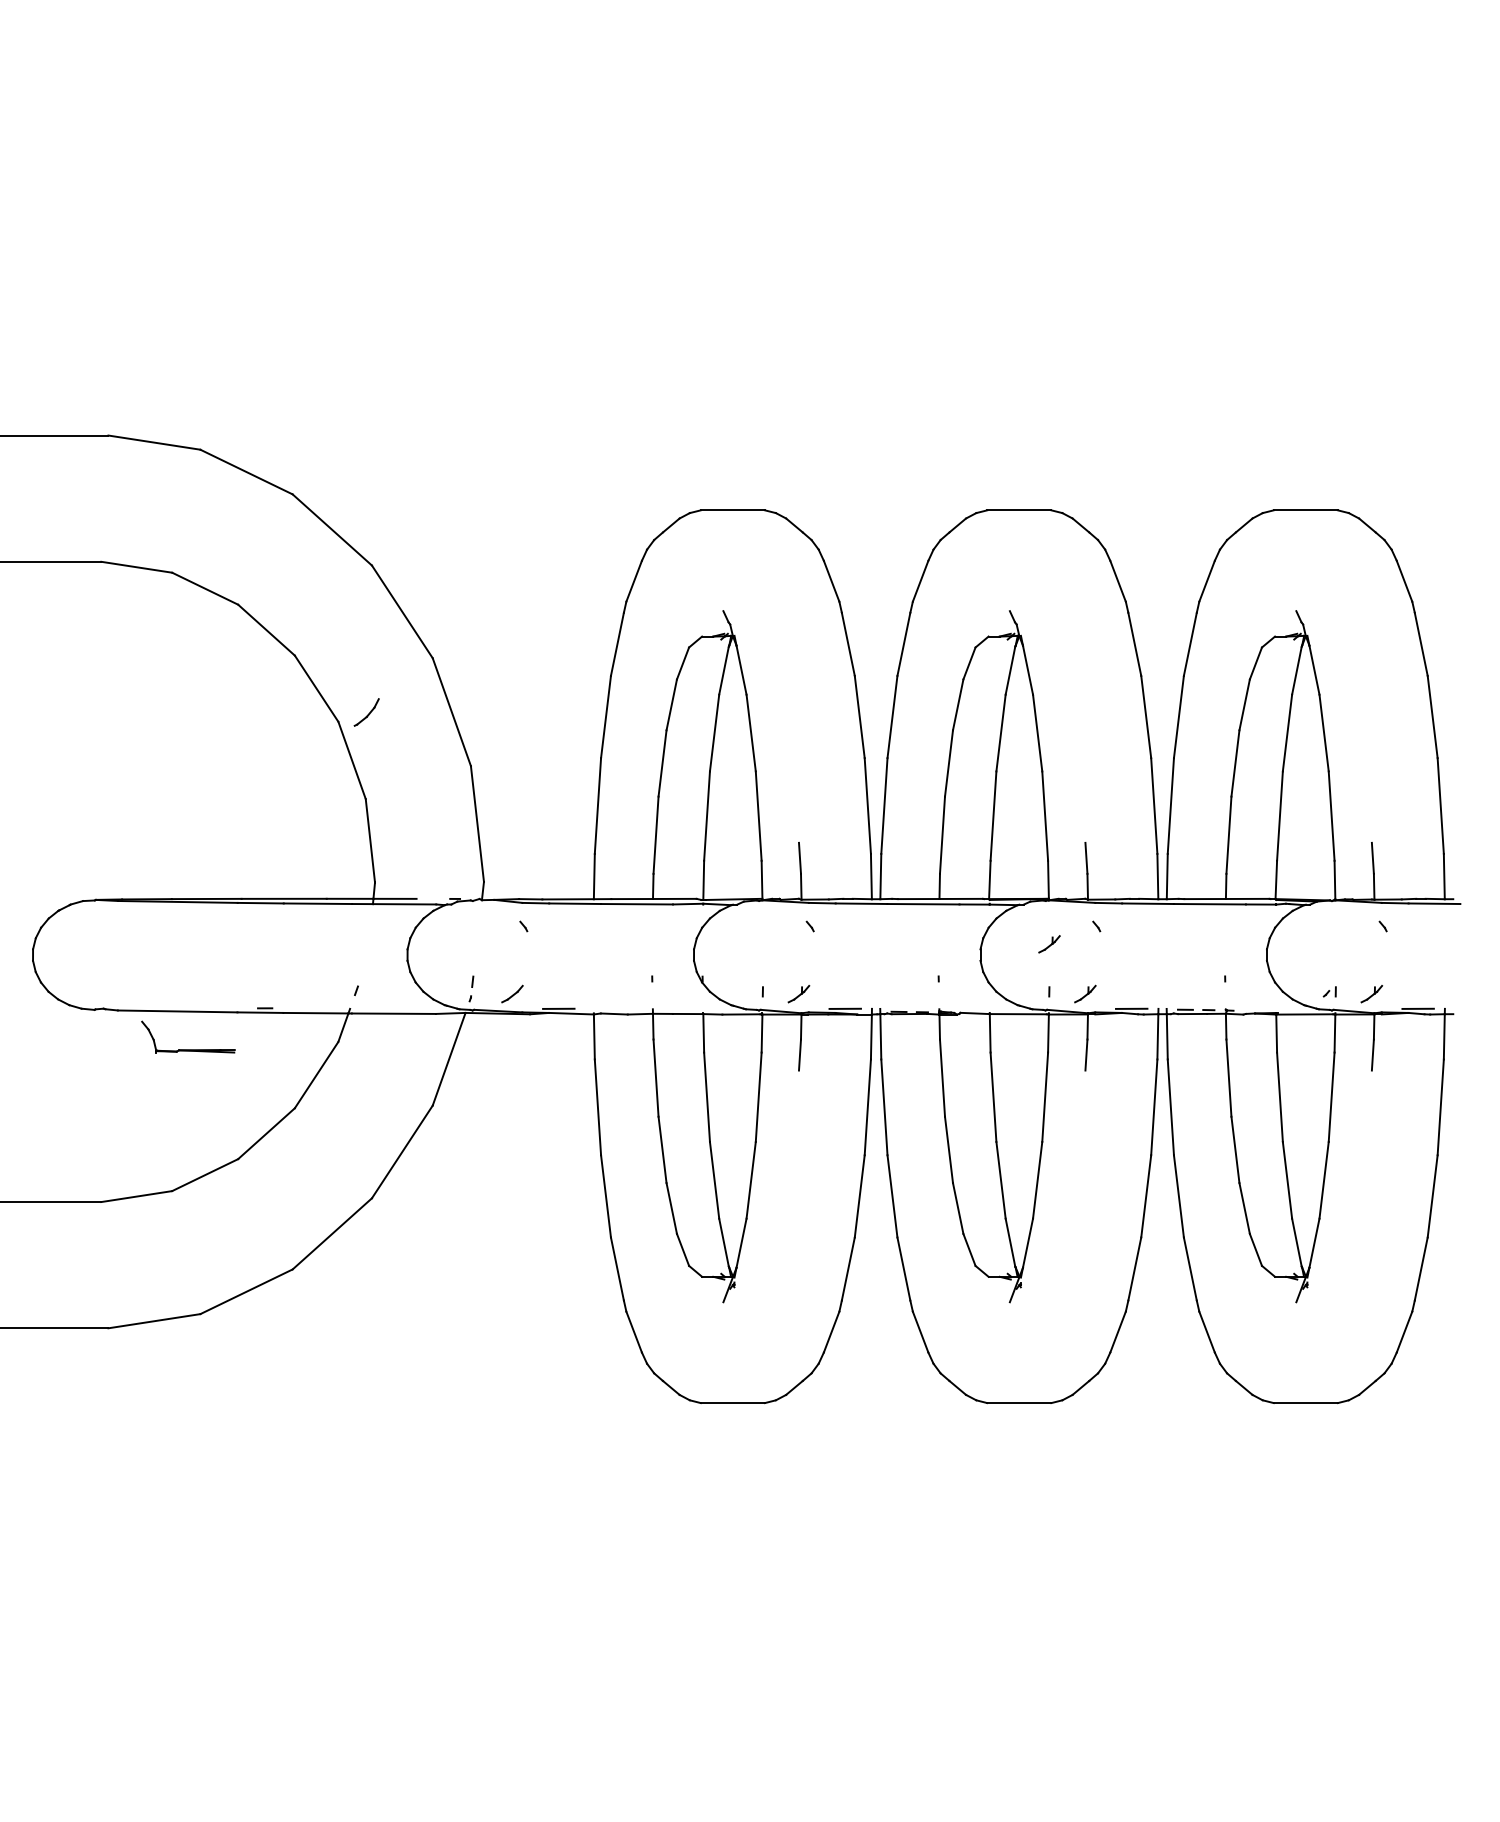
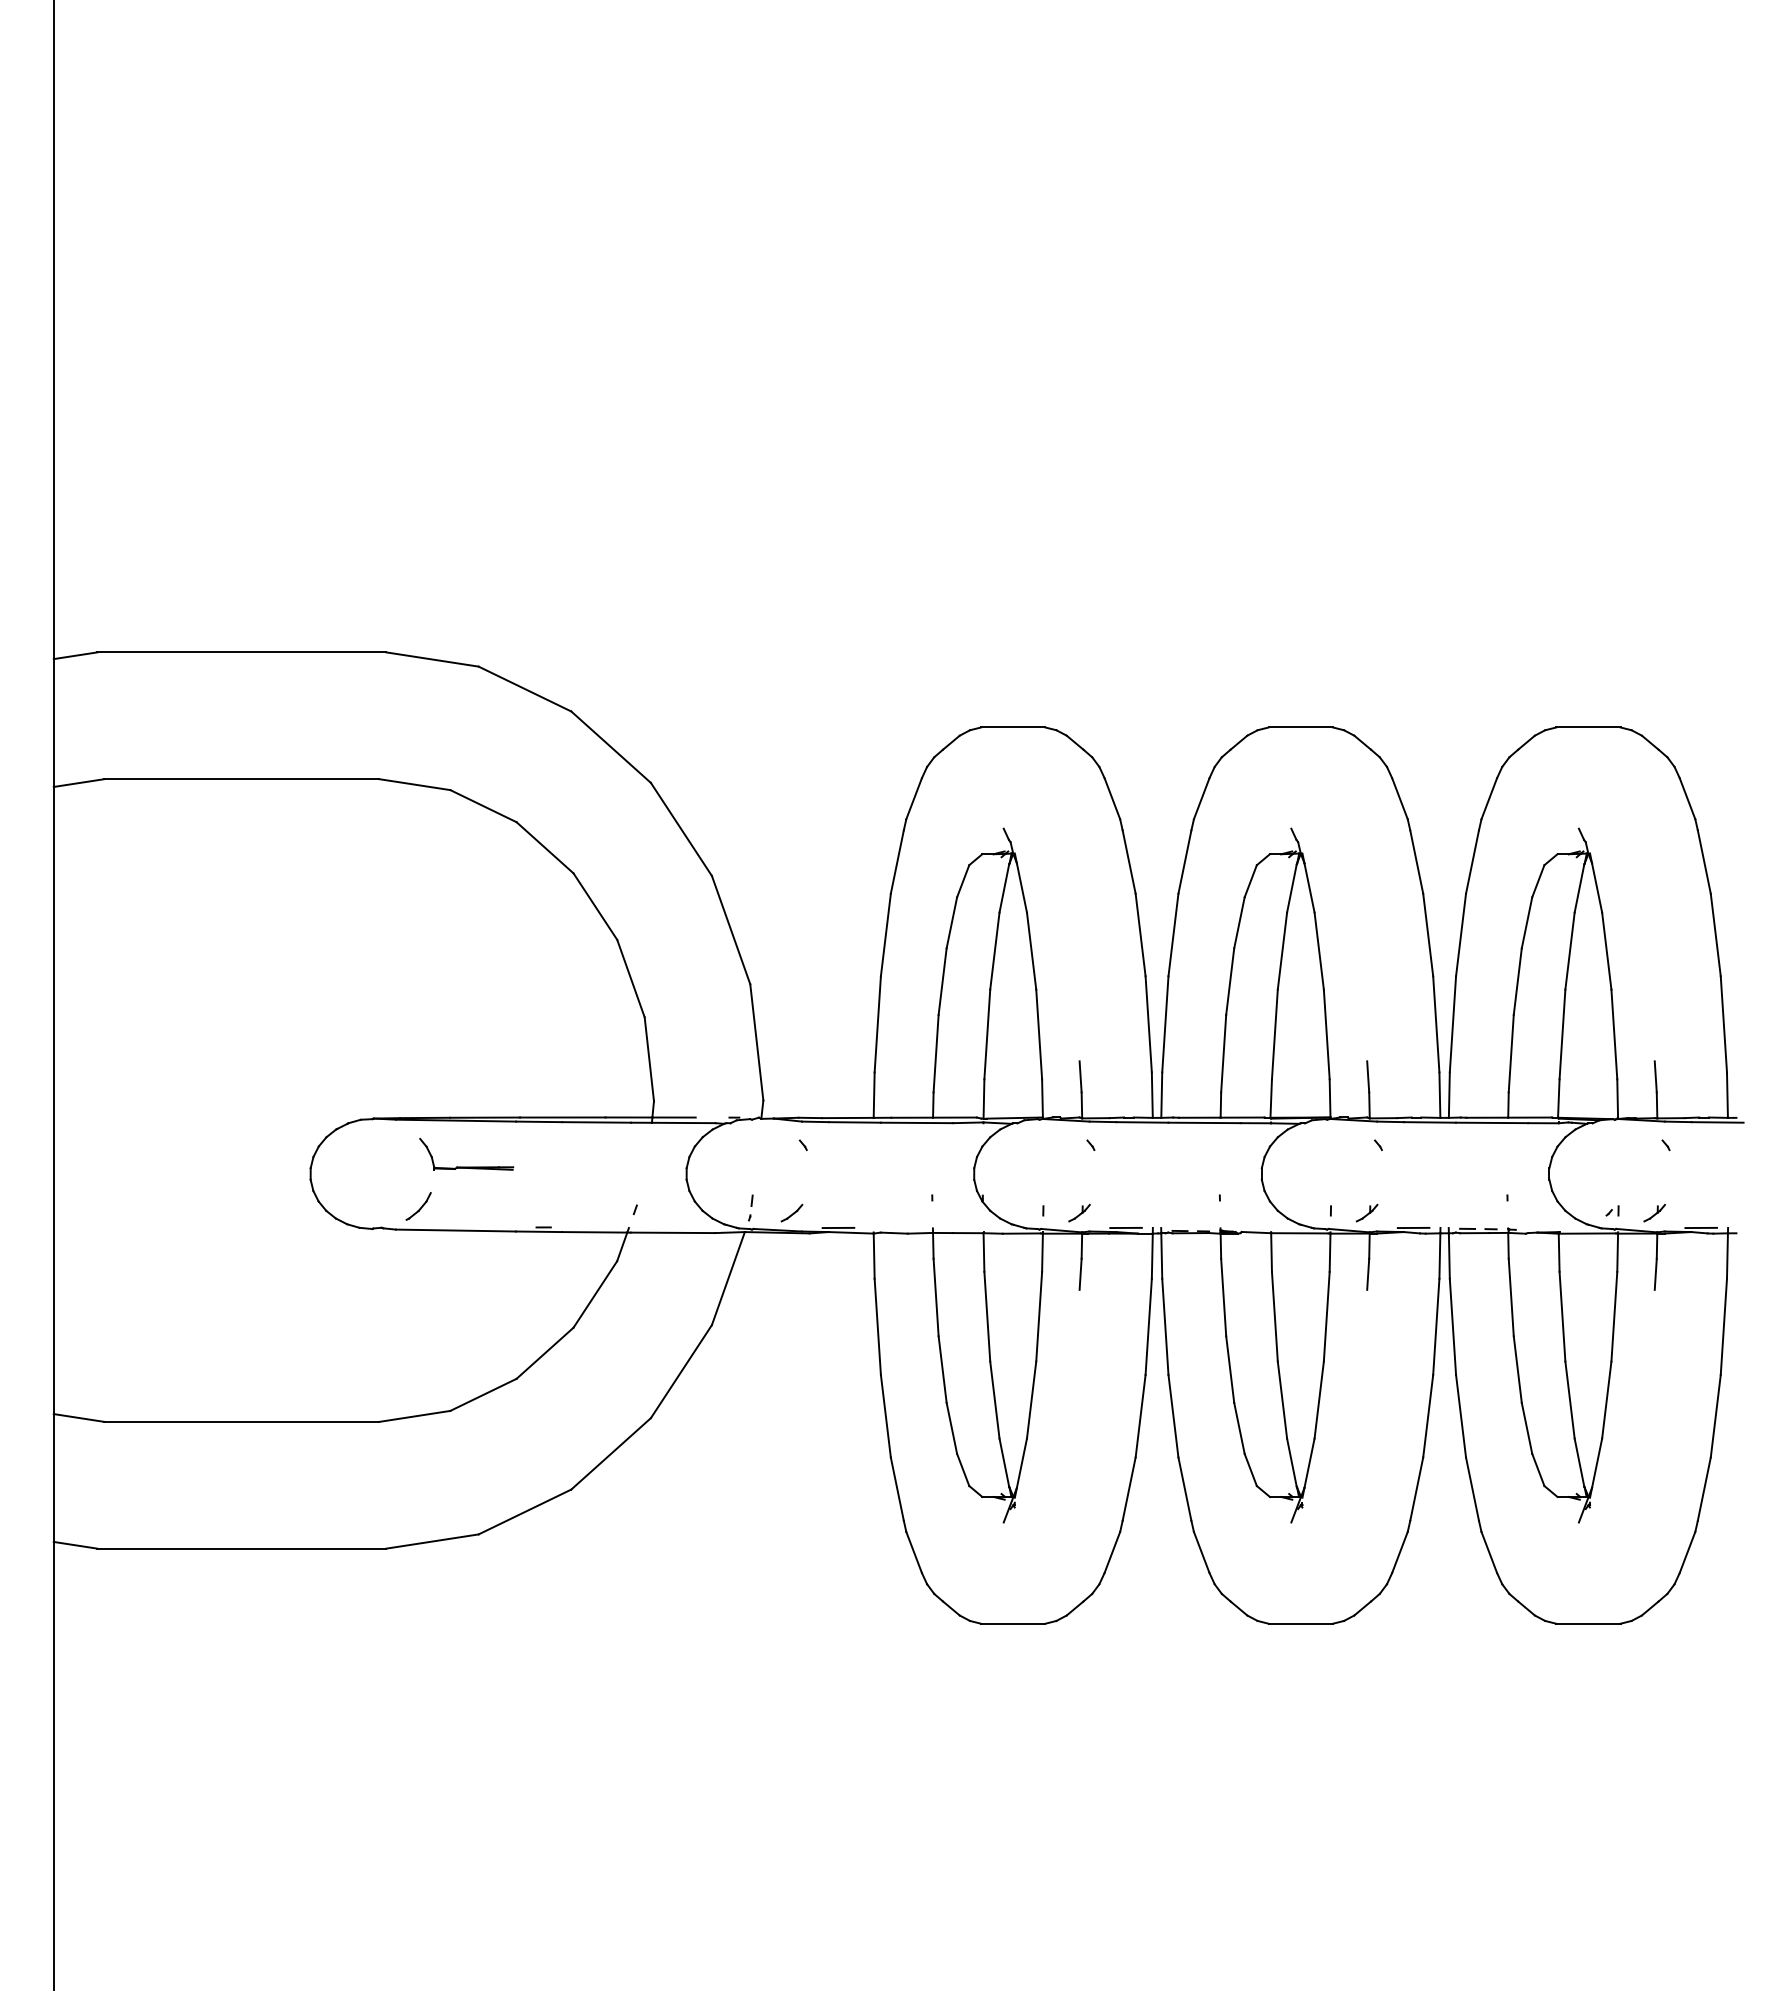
part: (366, 712) -> (418, 1206), moved
part: (1048, 943) -> (1330, 1162), removed
part: (188, 1049) -> (466, 1166), moved

